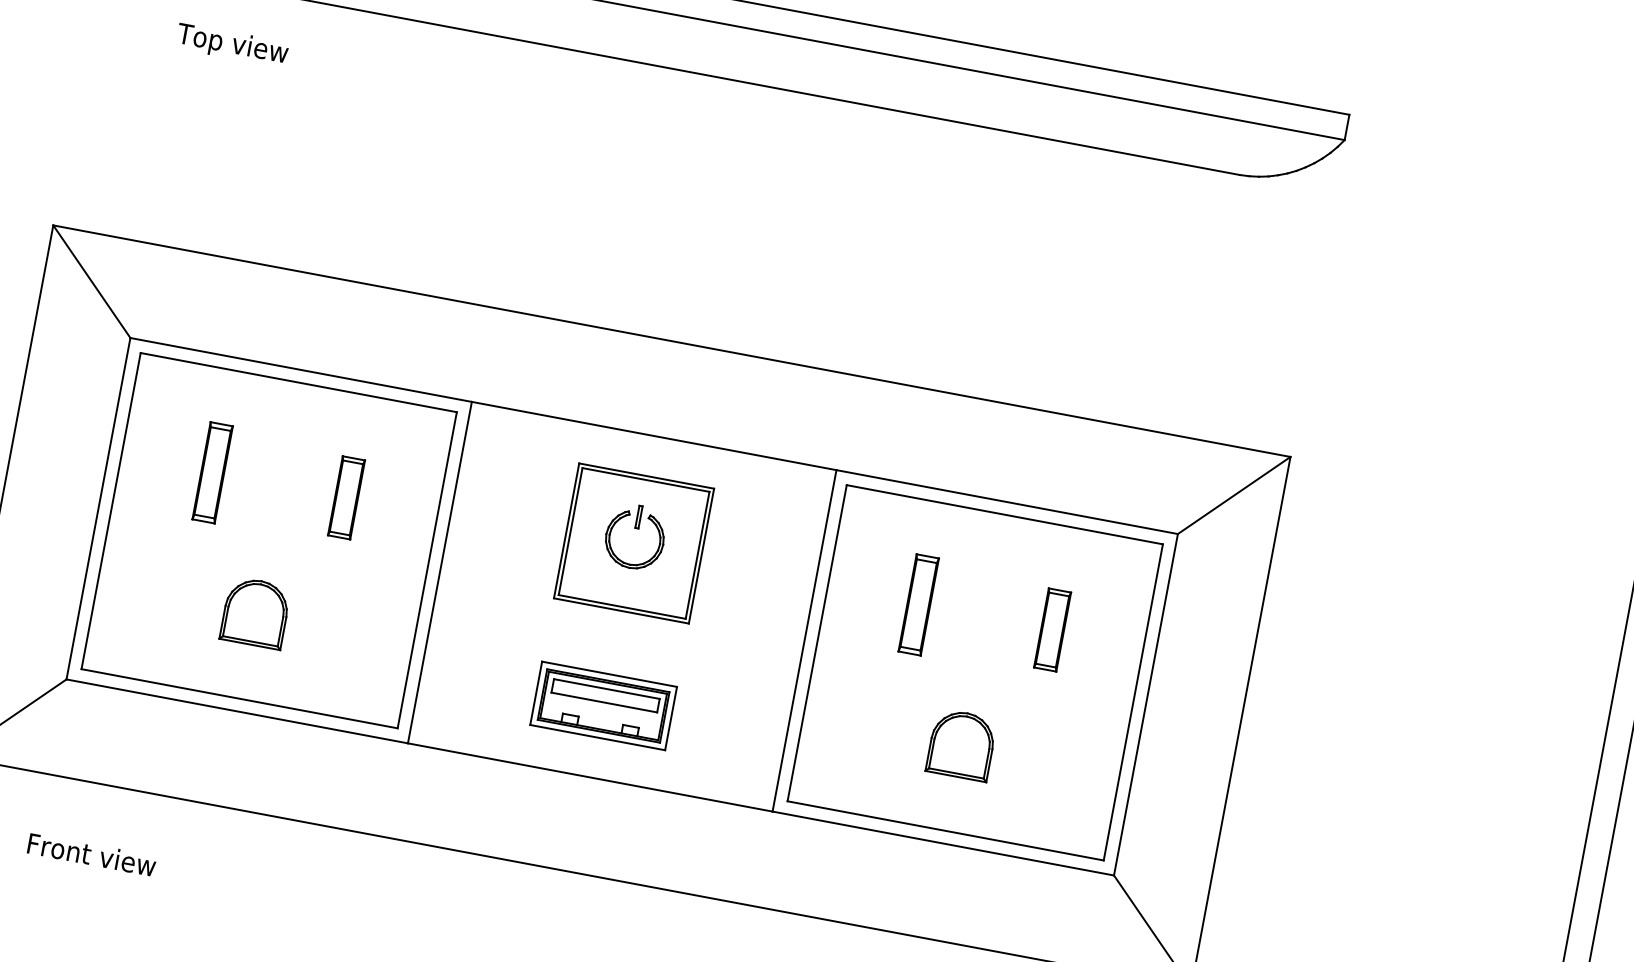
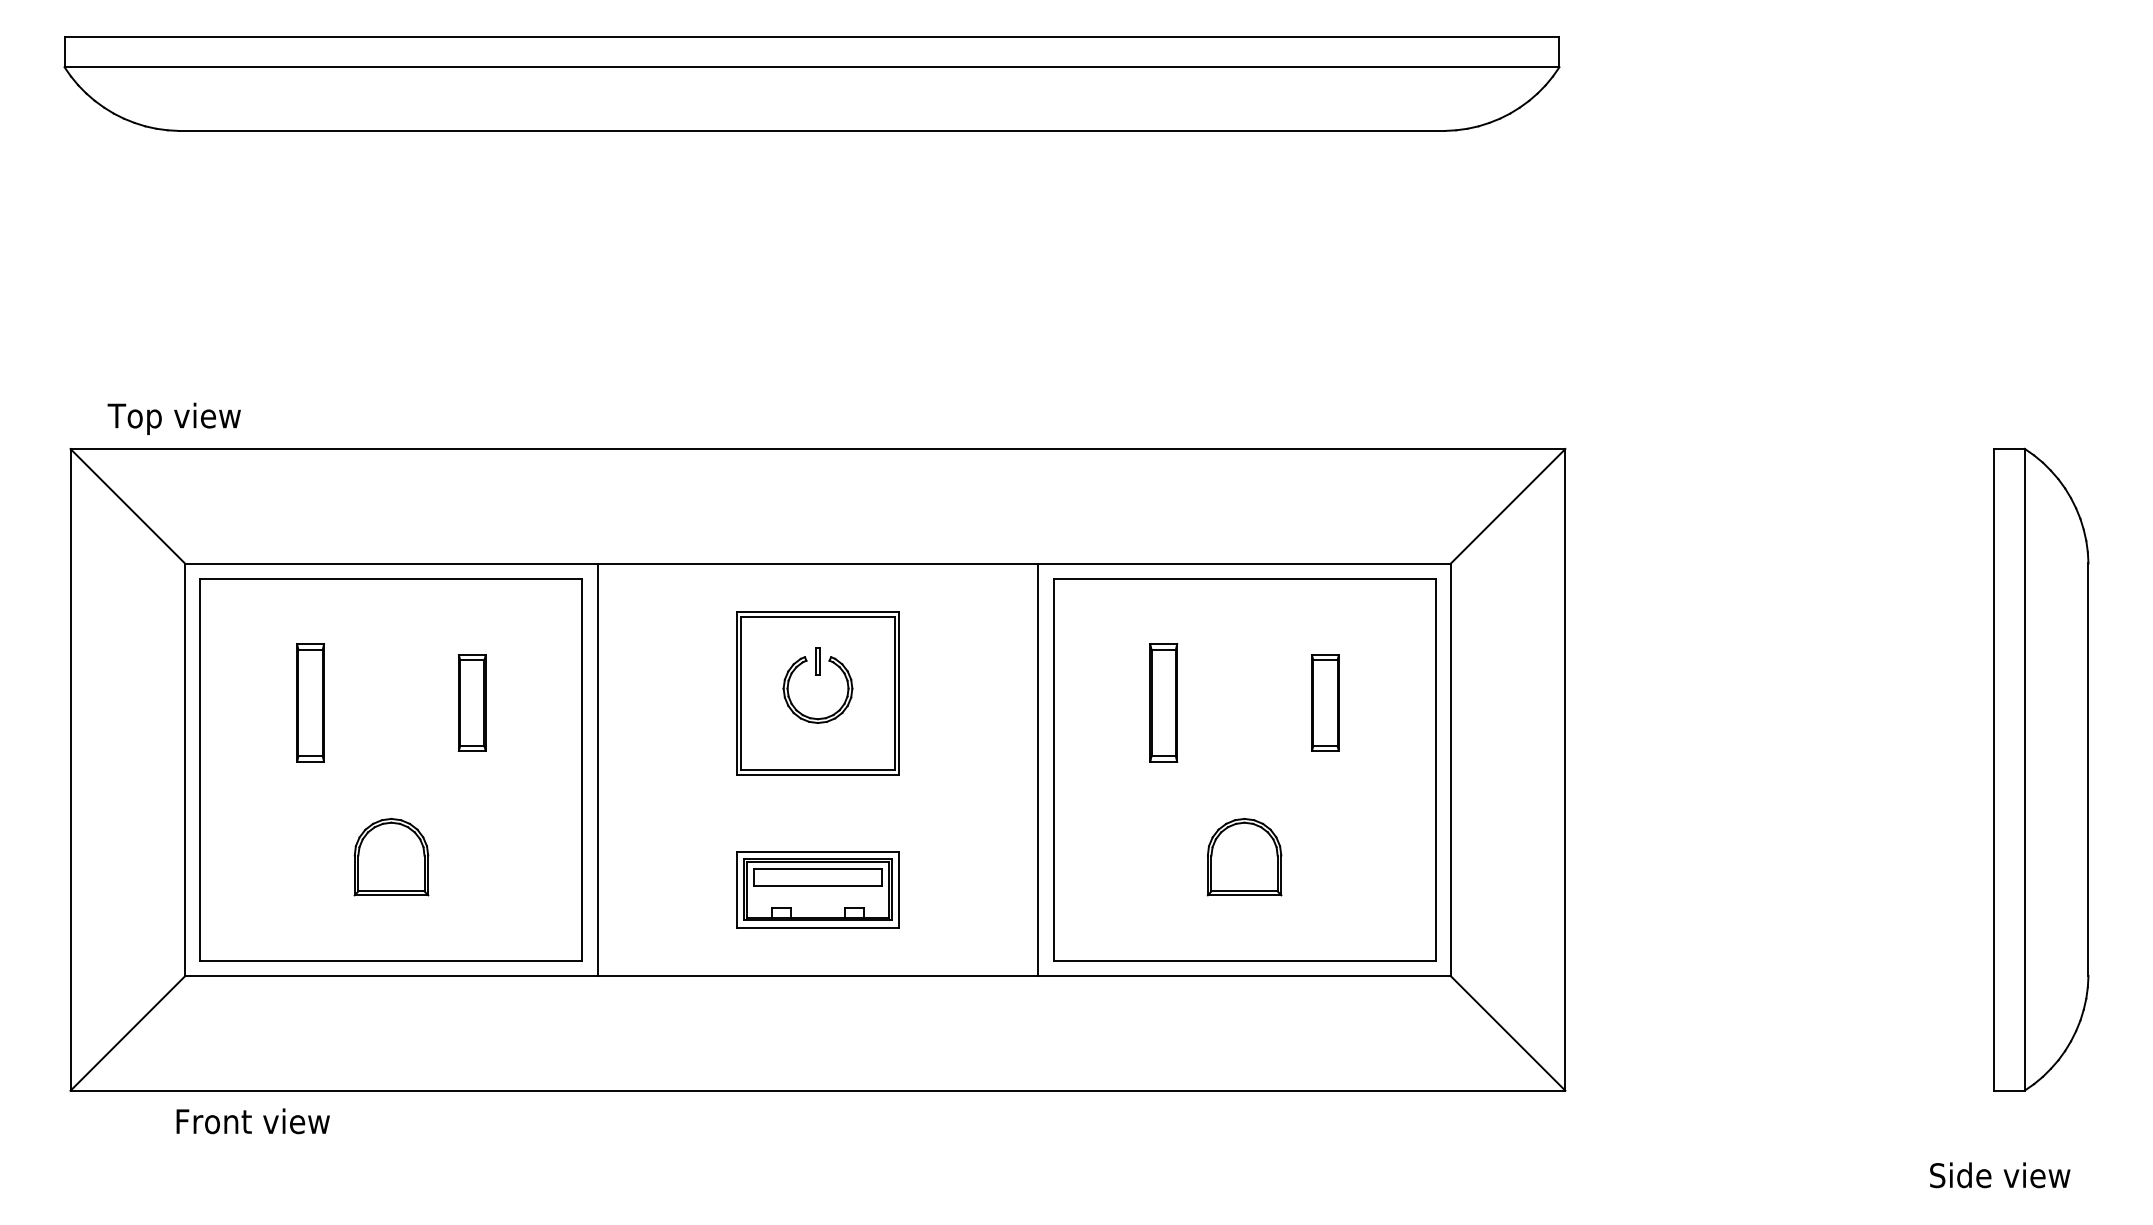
text: (231, 45) -> (173, 418), moved
text: (91, 854) -> (252, 1121), moved

